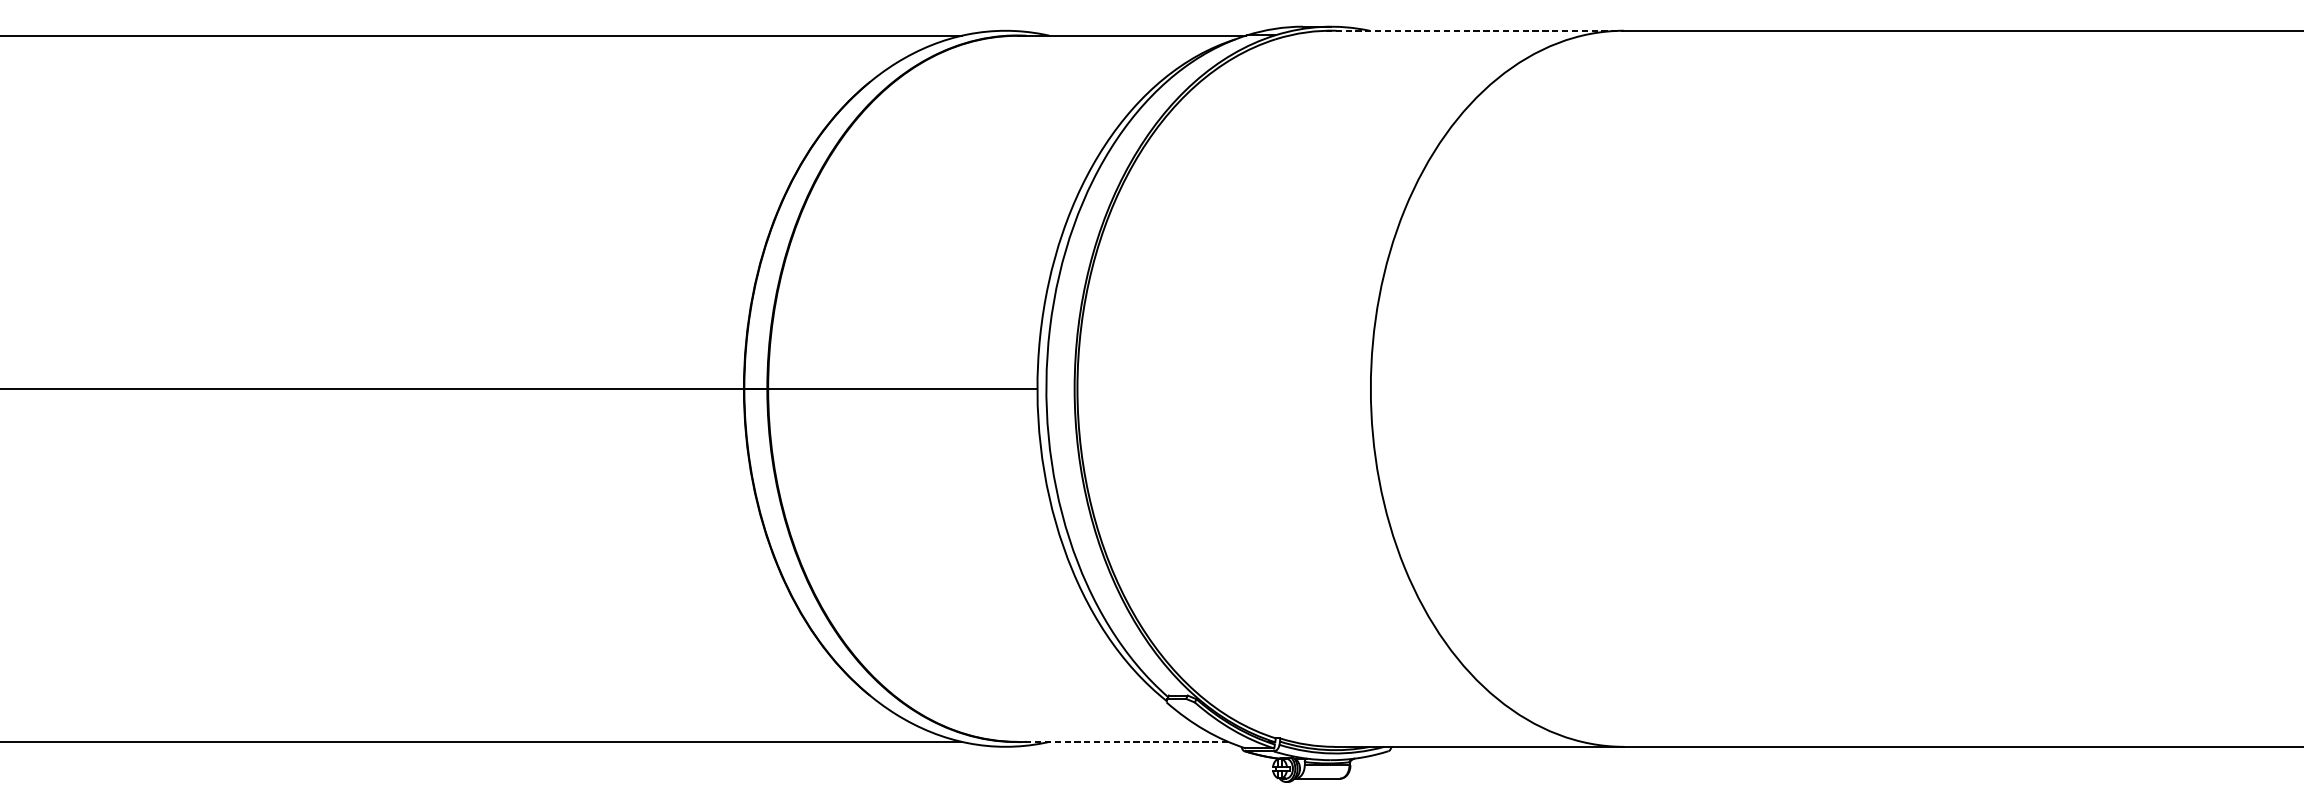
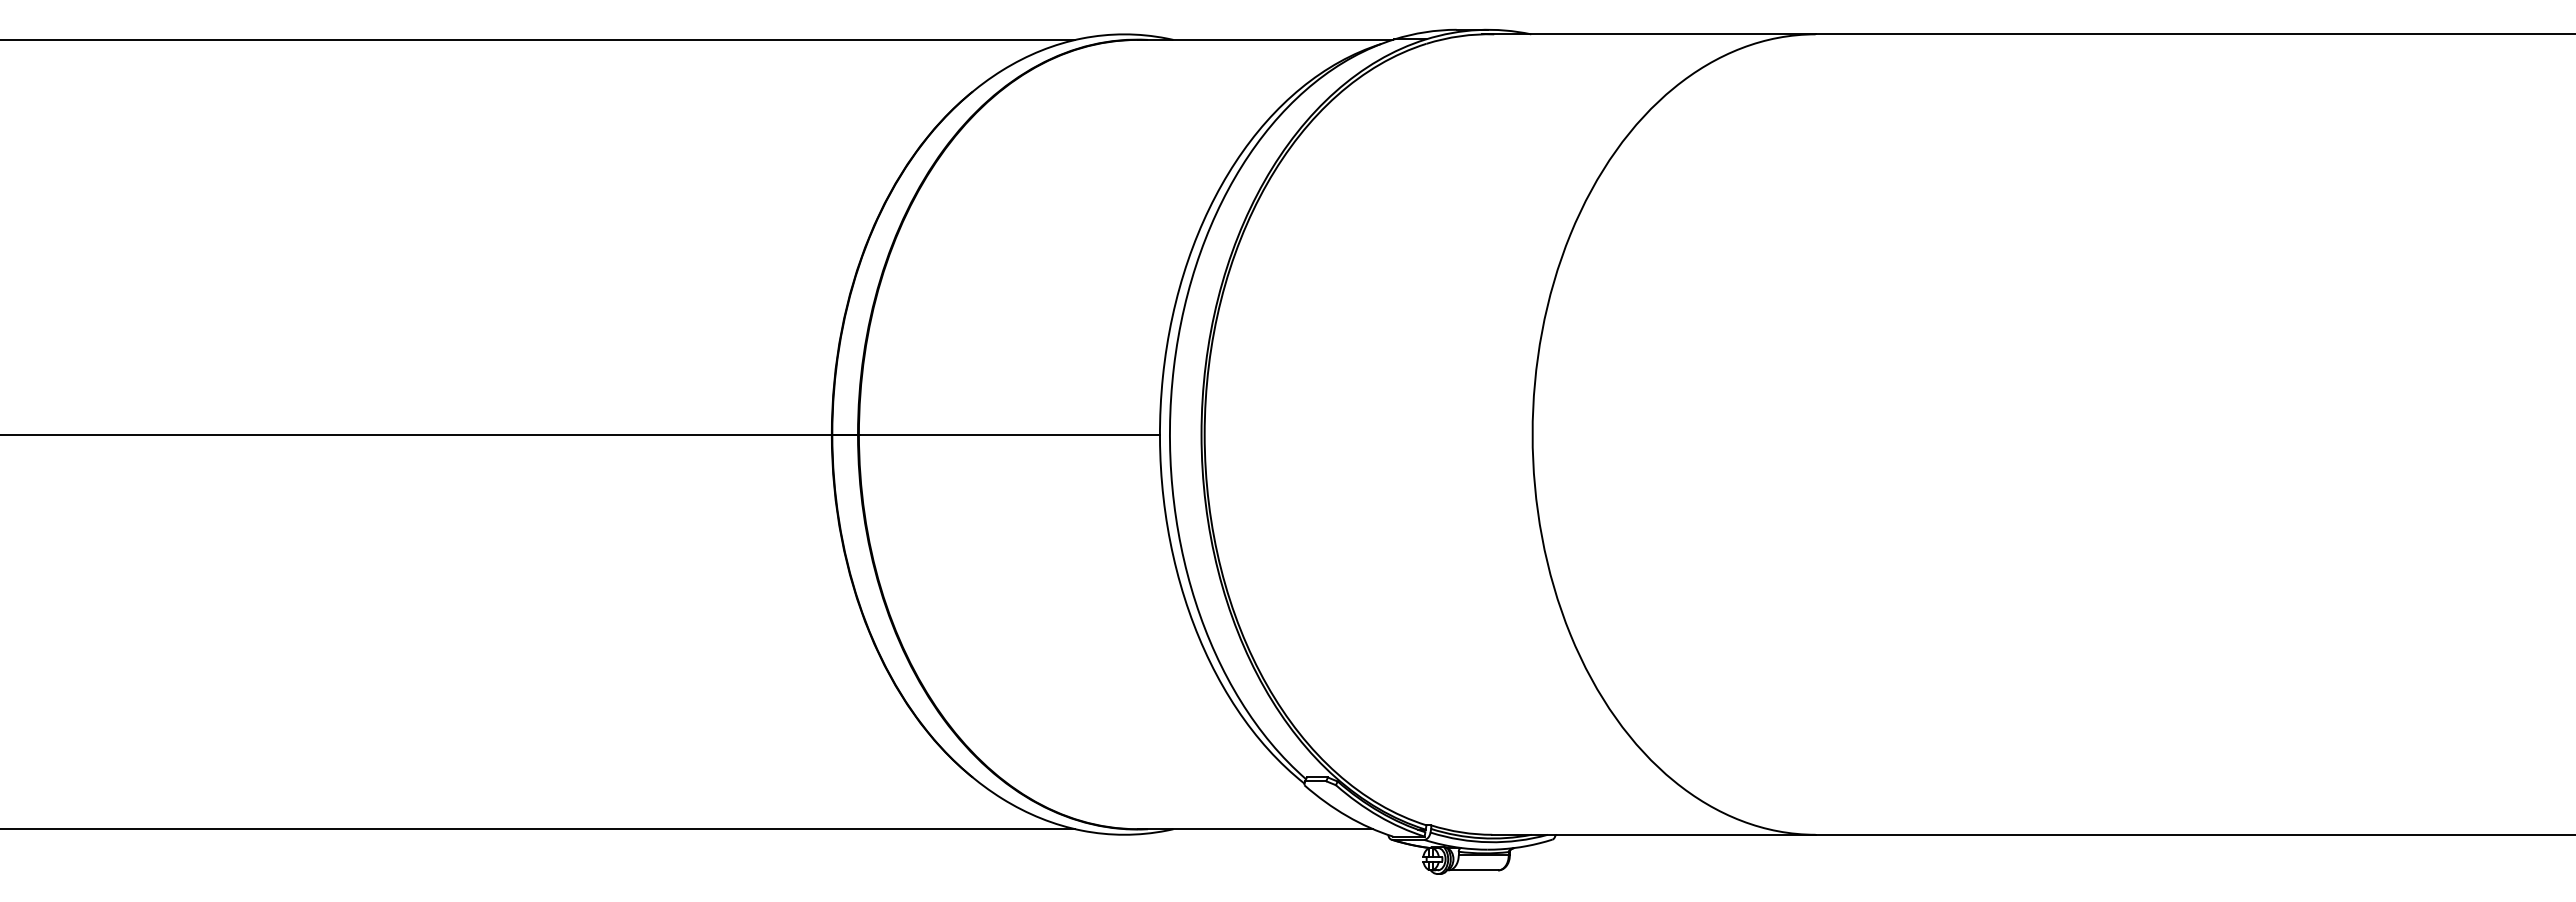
line: (1474, 30) -> (1648, 34), dashed -> solid
line: (1122, 742) -> (1255, 829), dashed -> solid

